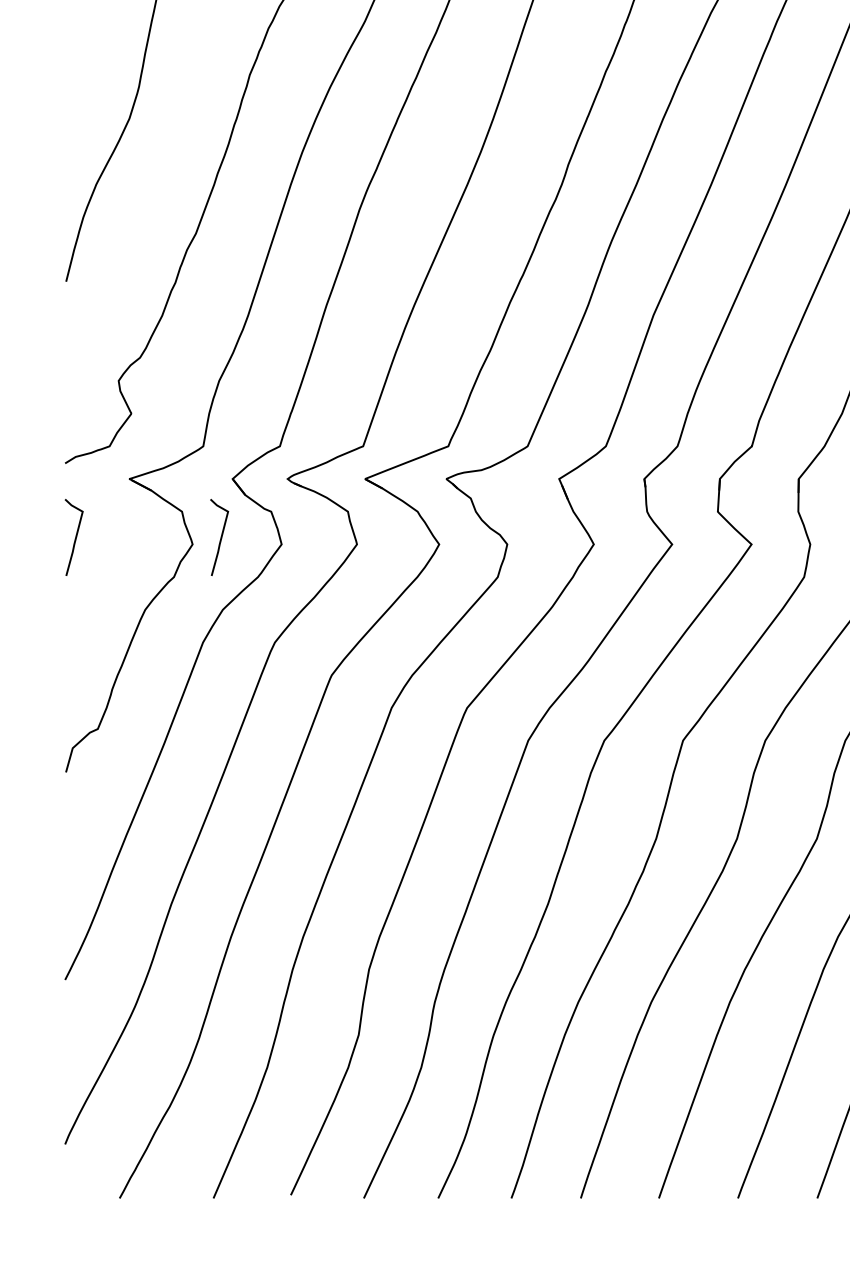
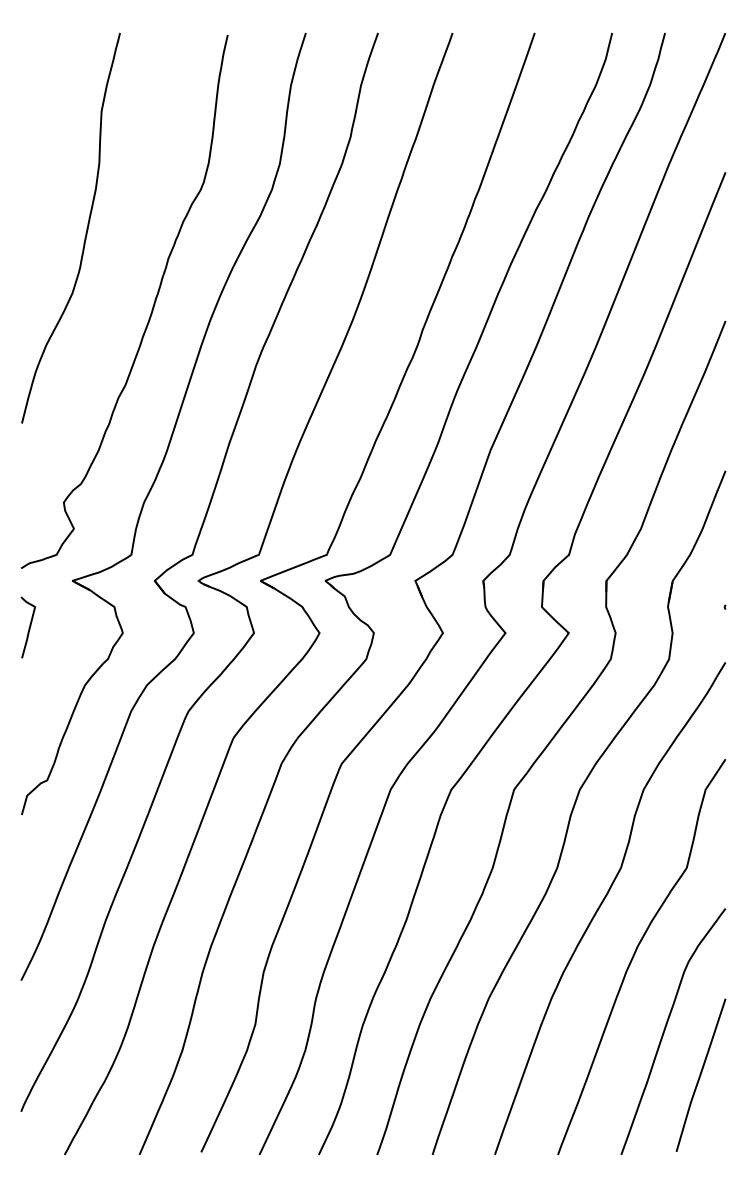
curve: (221, 537) -> (145, 627), removed

